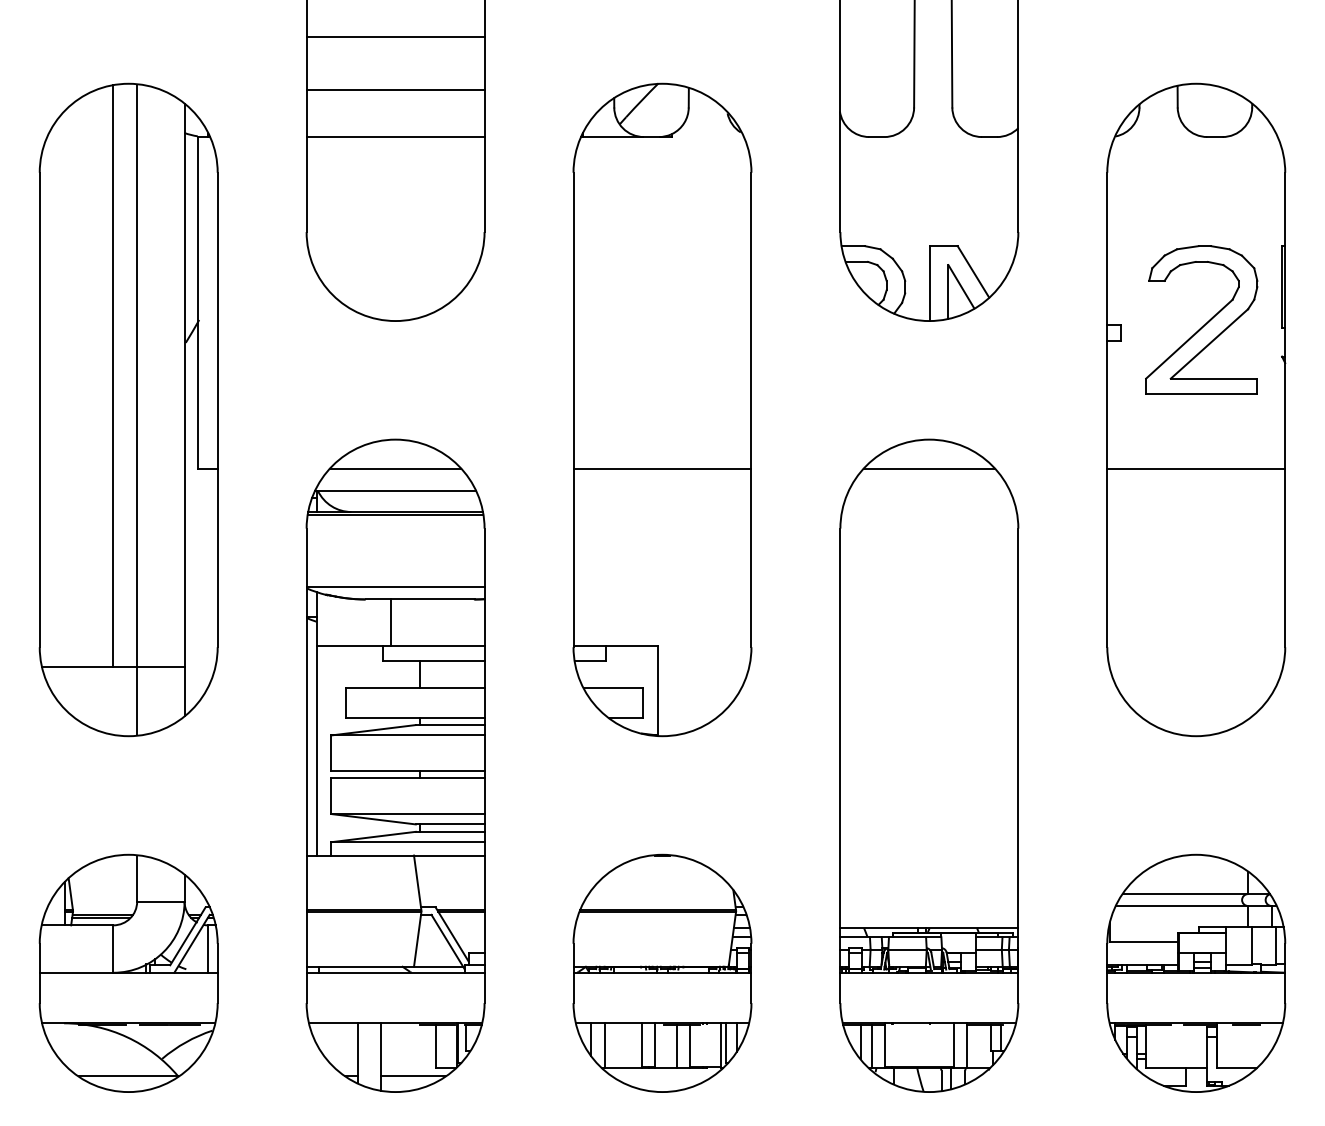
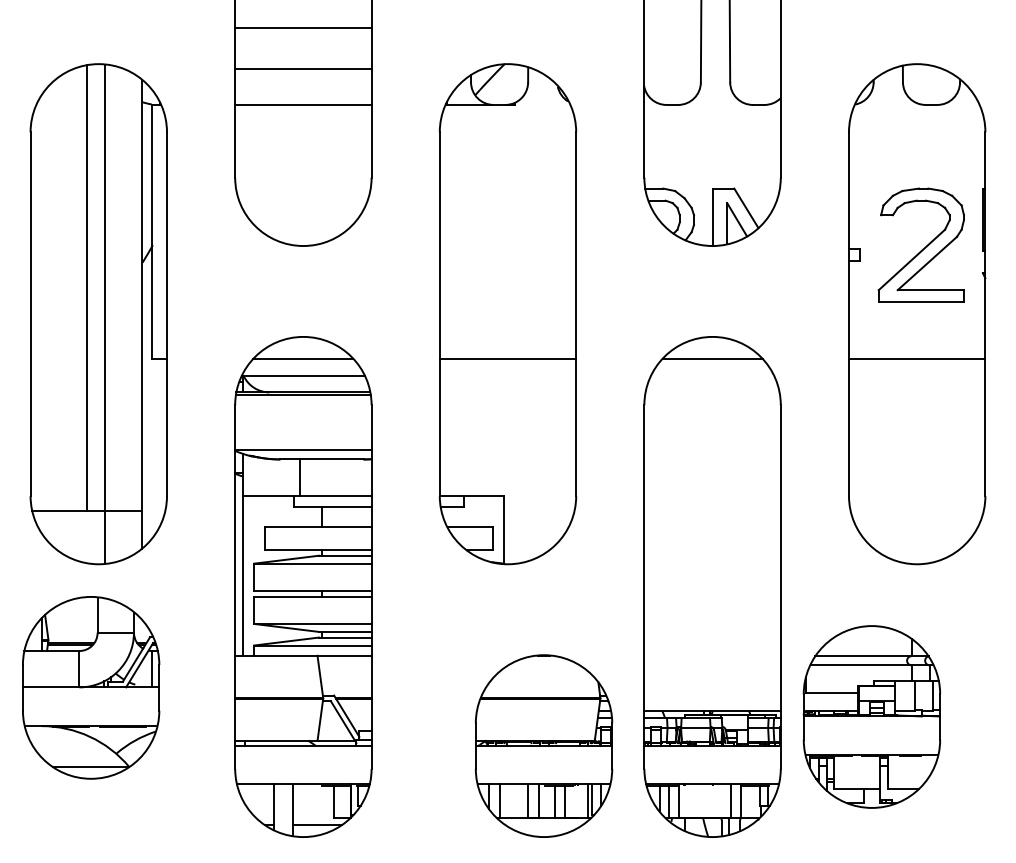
part: (128, 972) -> (90, 687), moved
part: (662, 972) -> (544, 745), moved
part: (1196, 972) -> (872, 716), moved

